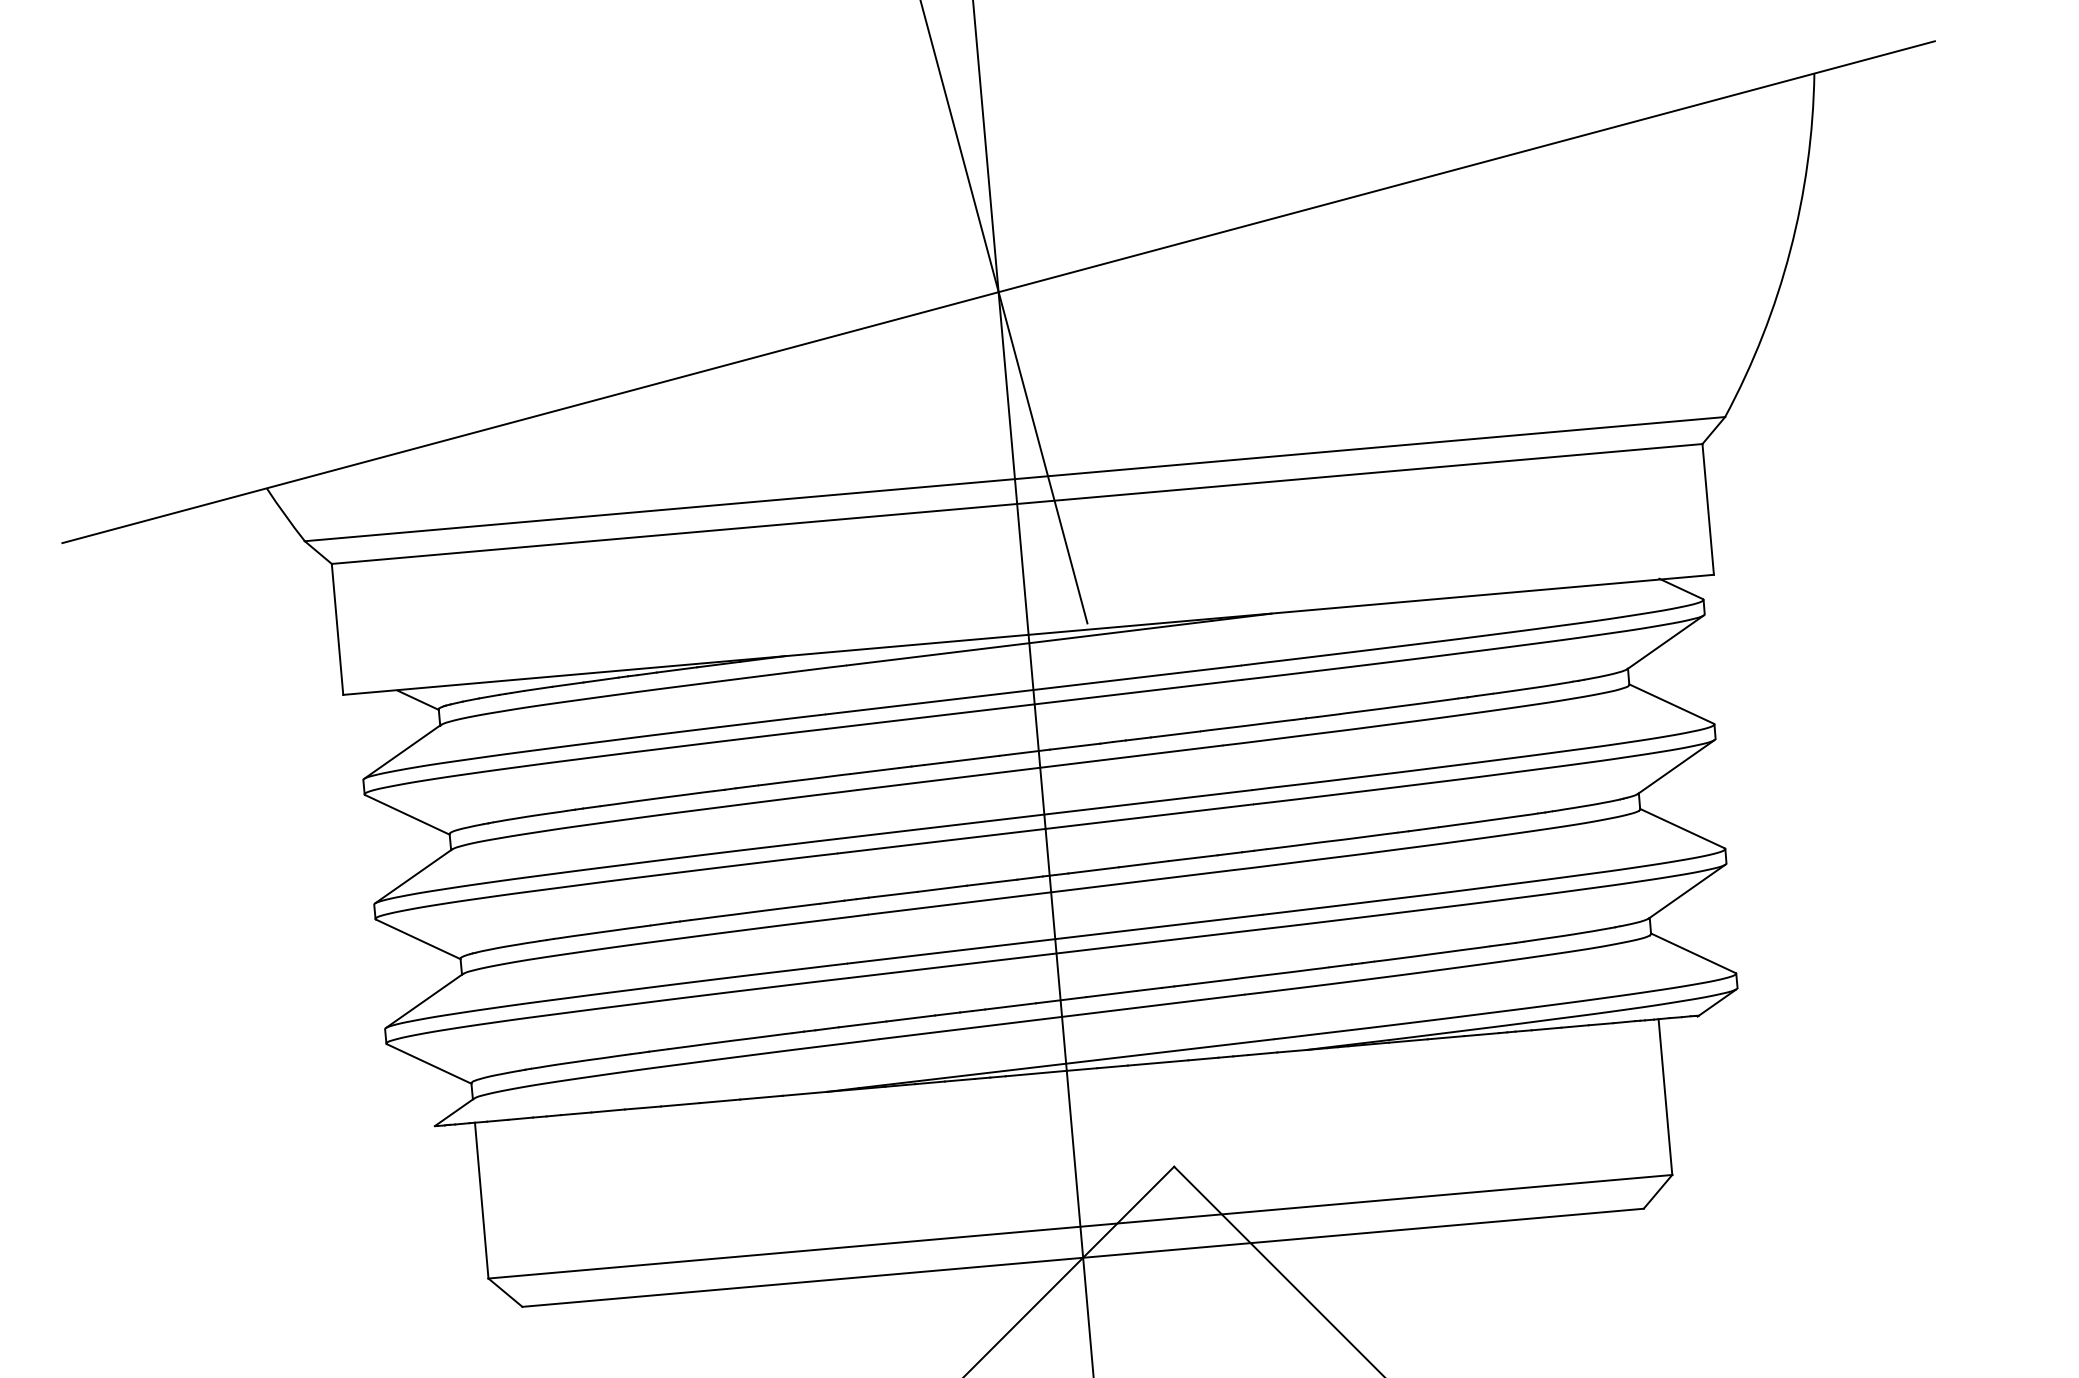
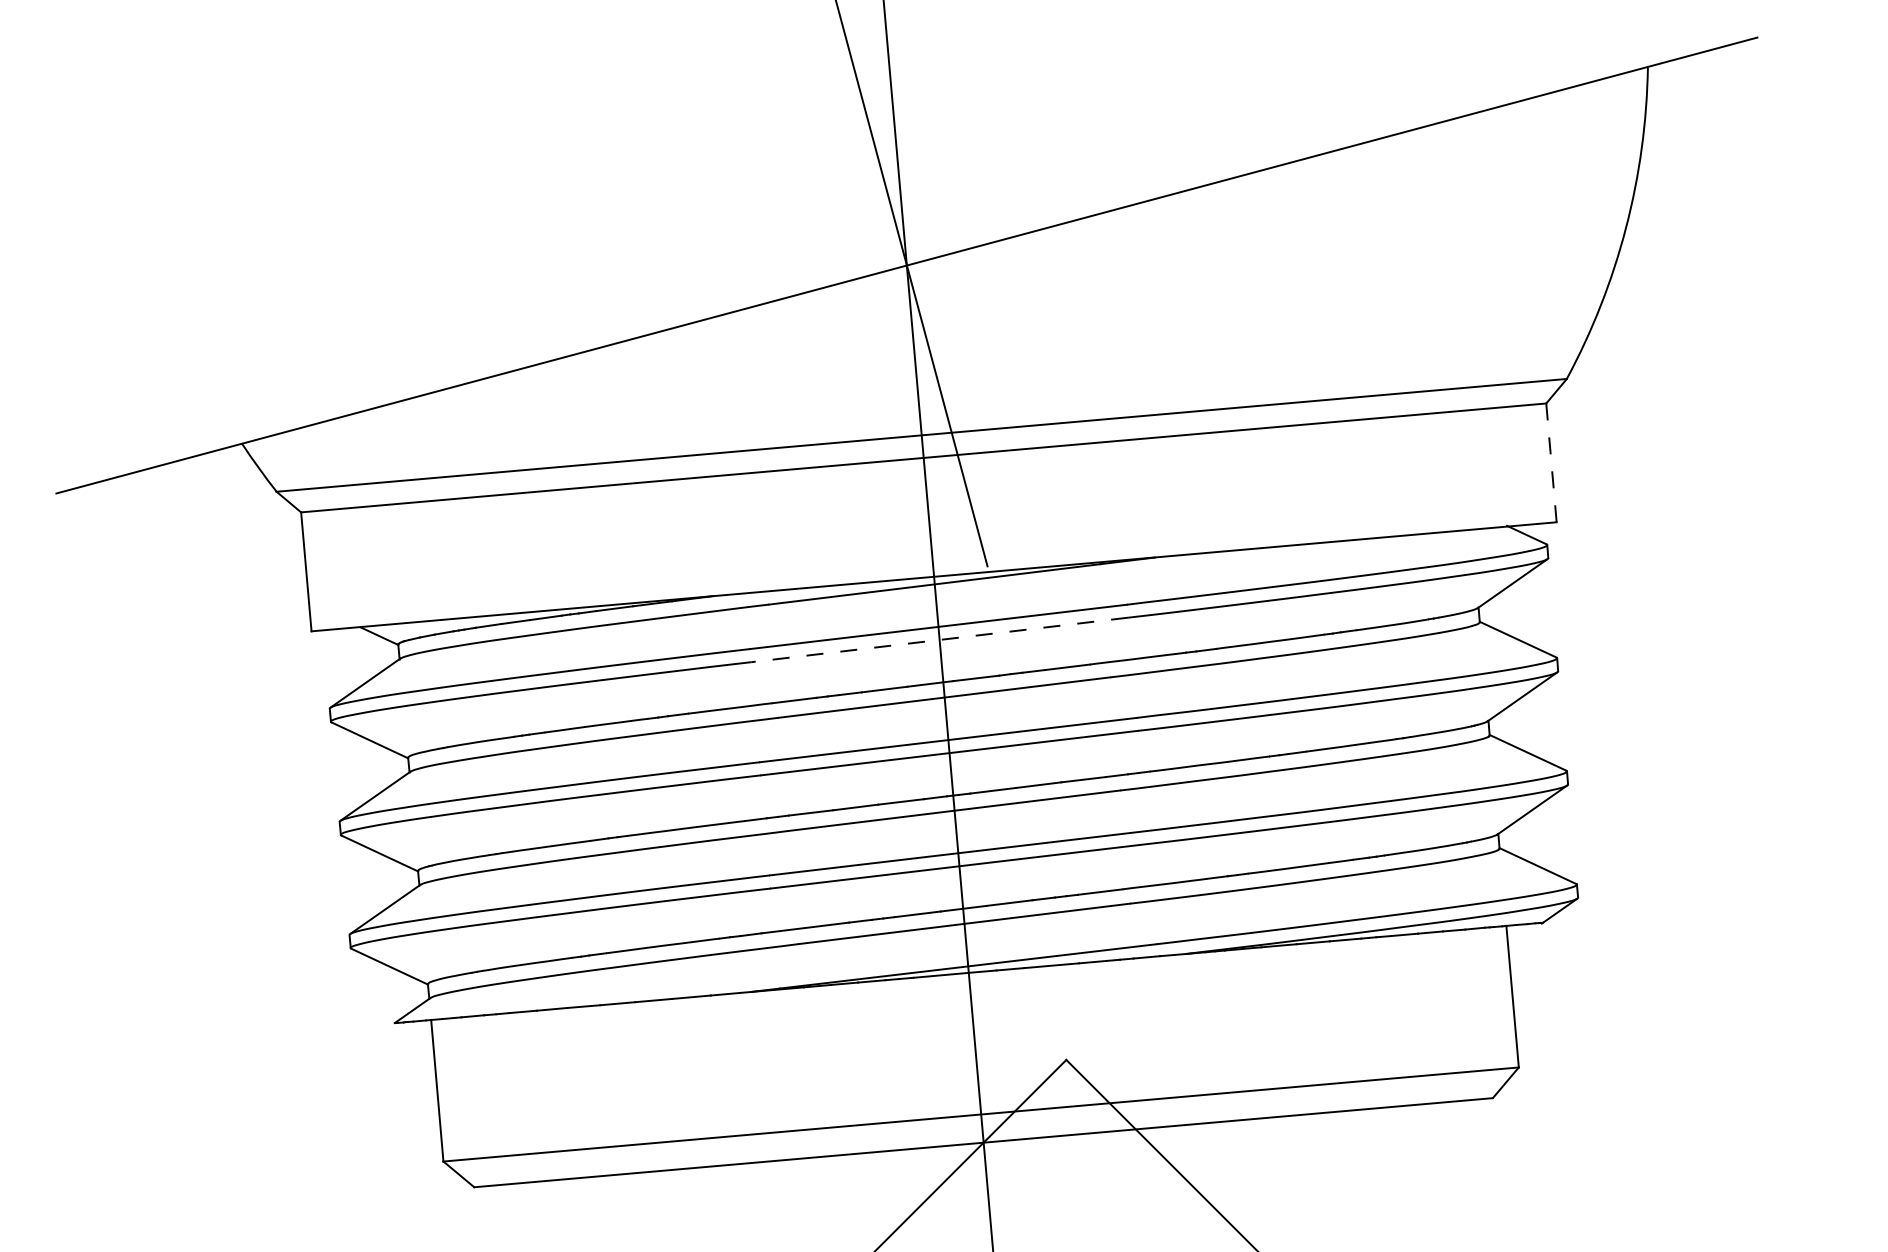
line: (1708, 509) -> (1551, 462), solid -> dashed
line: (1034, 704) -> (939, 640), solid -> dashed

